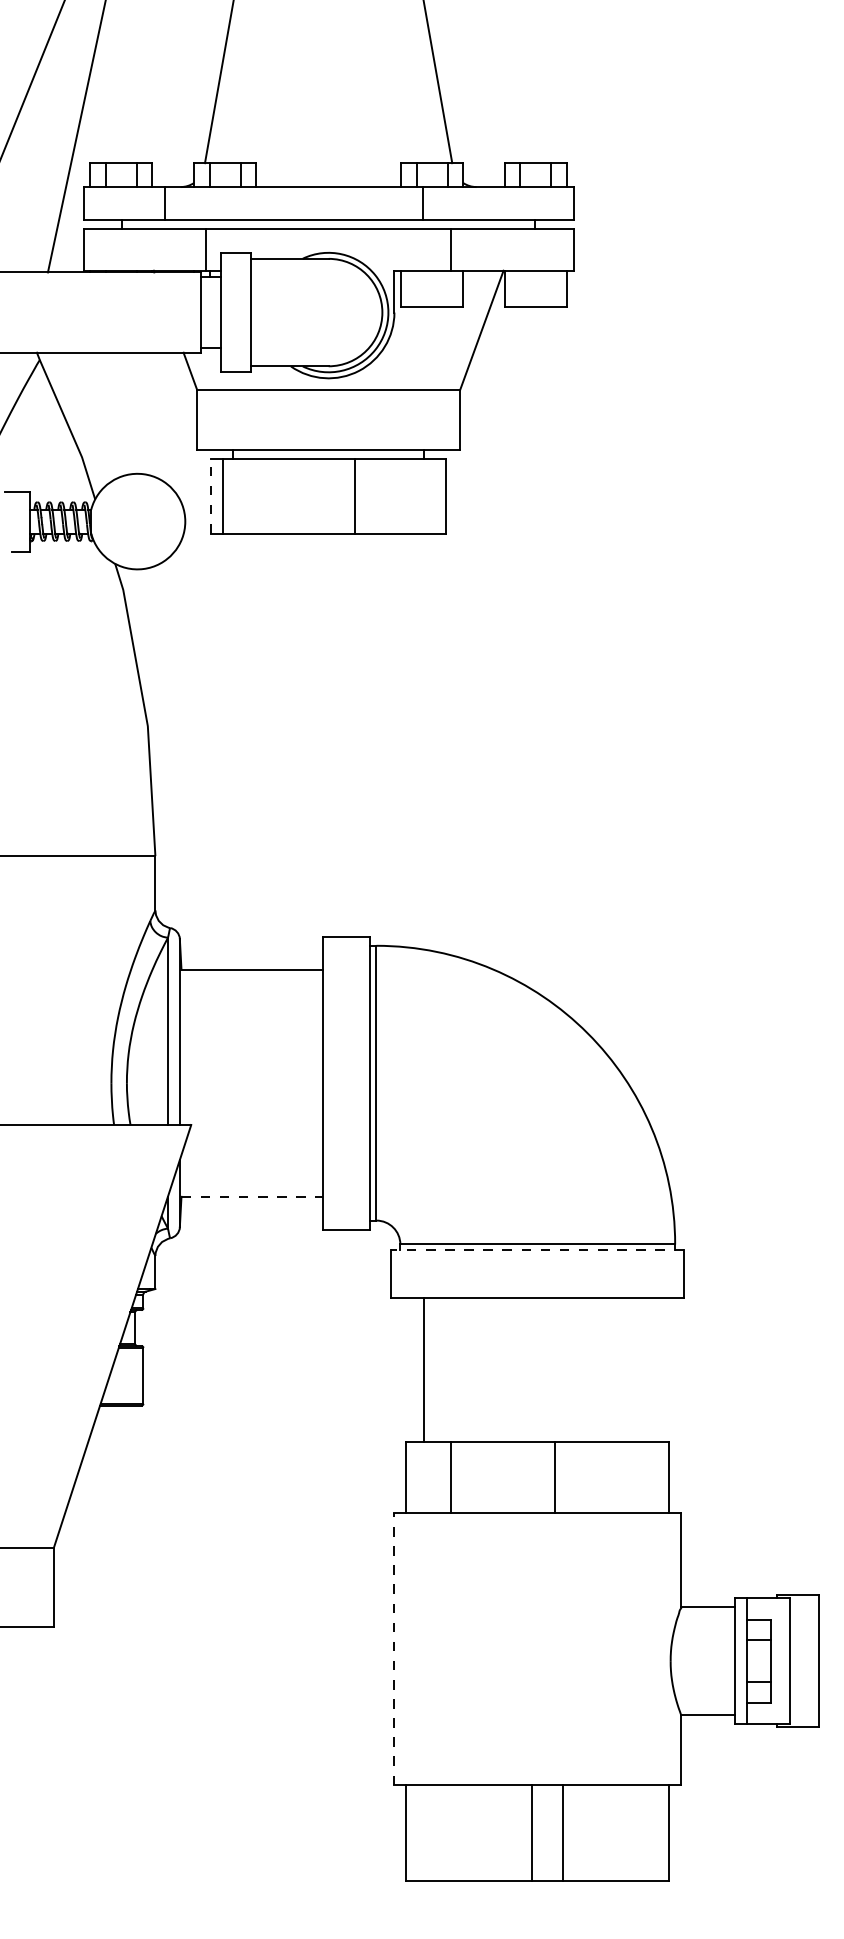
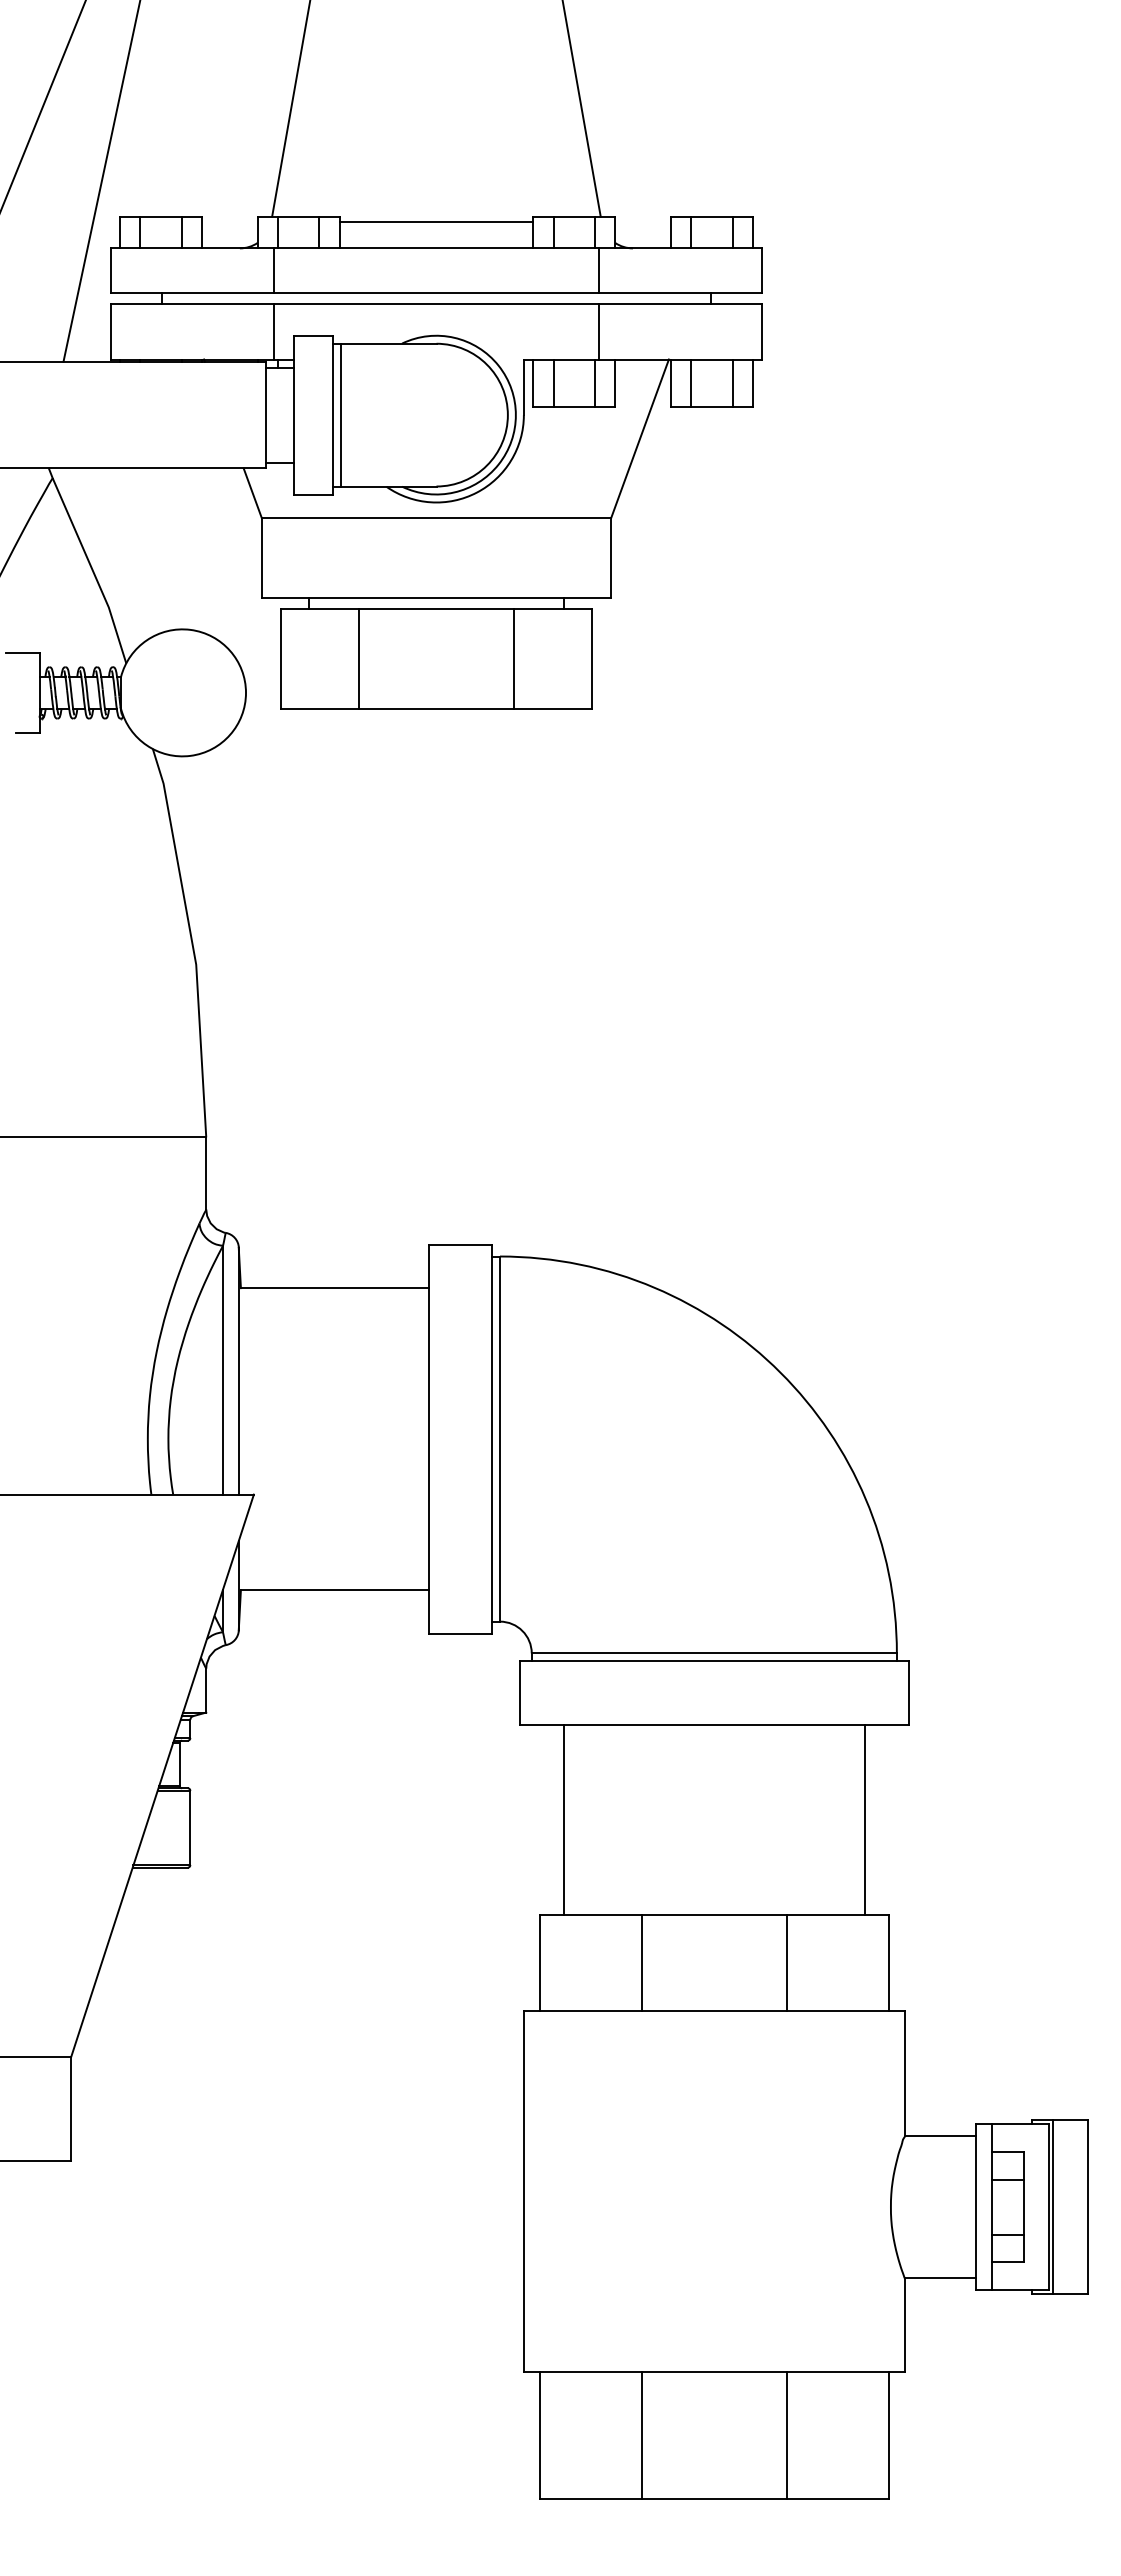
line: (327, 167) -> (435, 222), added
line: (164, 203) -> (273, 270), moved
line: (422, 203) -> (599, 270), moved
line: (416, 288) -> (553, 383), added
line: (447, 288) -> (594, 383), added
line: (520, 288) -> (691, 383), added
line: (551, 288) -> (732, 383), added
line: (257, 312) -> (341, 414), added
line: (211, 495) -> (280, 658), dashed -> solid
line: (223, 495) -> (358, 658), moved
line: (355, 495) -> (514, 658), moved
line: (251, 1196) -> (334, 1589), dashed -> solid
line: (537, 1250) -> (713, 1661), dashed -> solid
line: (651, 1369) -> (865, 1819), added
line: (451, 1477) -> (642, 1962), moved
line: (555, 1477) -> (786, 1962), moved
line: (394, 1649) -> (523, 2191), dashed -> solid
line: (792, 1660) -> (1052, 2206), added
line: (532, 1832) -> (642, 2434), moved
line: (562, 1832) -> (786, 2434), moved

